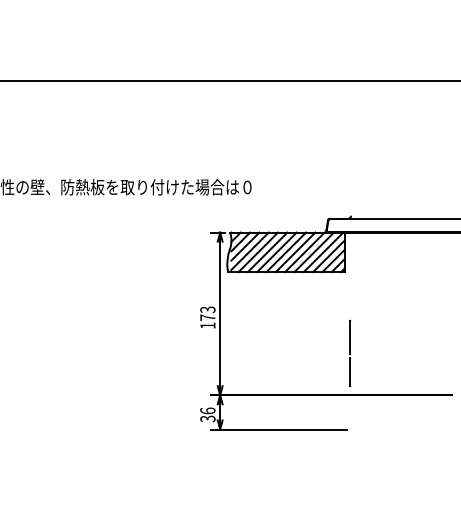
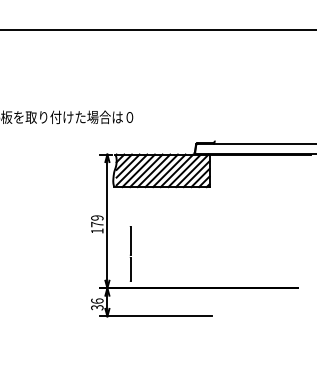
text: (207, 309) -> (97, 217), 173 -> 179
line: (350, 353) -> (130, 253), moved

